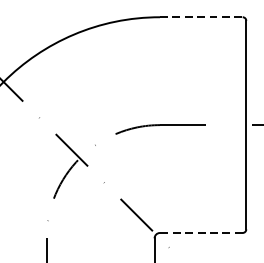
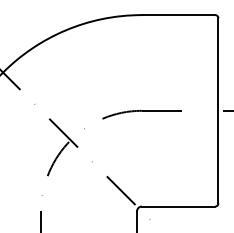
line: (201, 17) -> (178, 15), dashed -> solid
line: (201, 232) -> (178, 206), dashed -> solid

